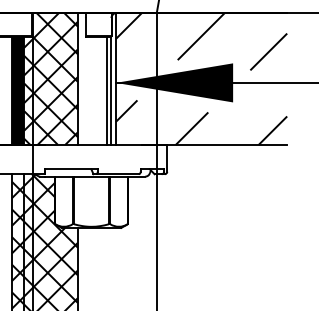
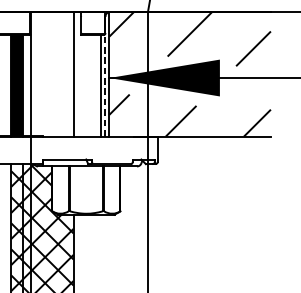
hatch: (50, 78) -> (47, 73), removed
line: (111, 90) -> (105, 85), solid -> dashed

